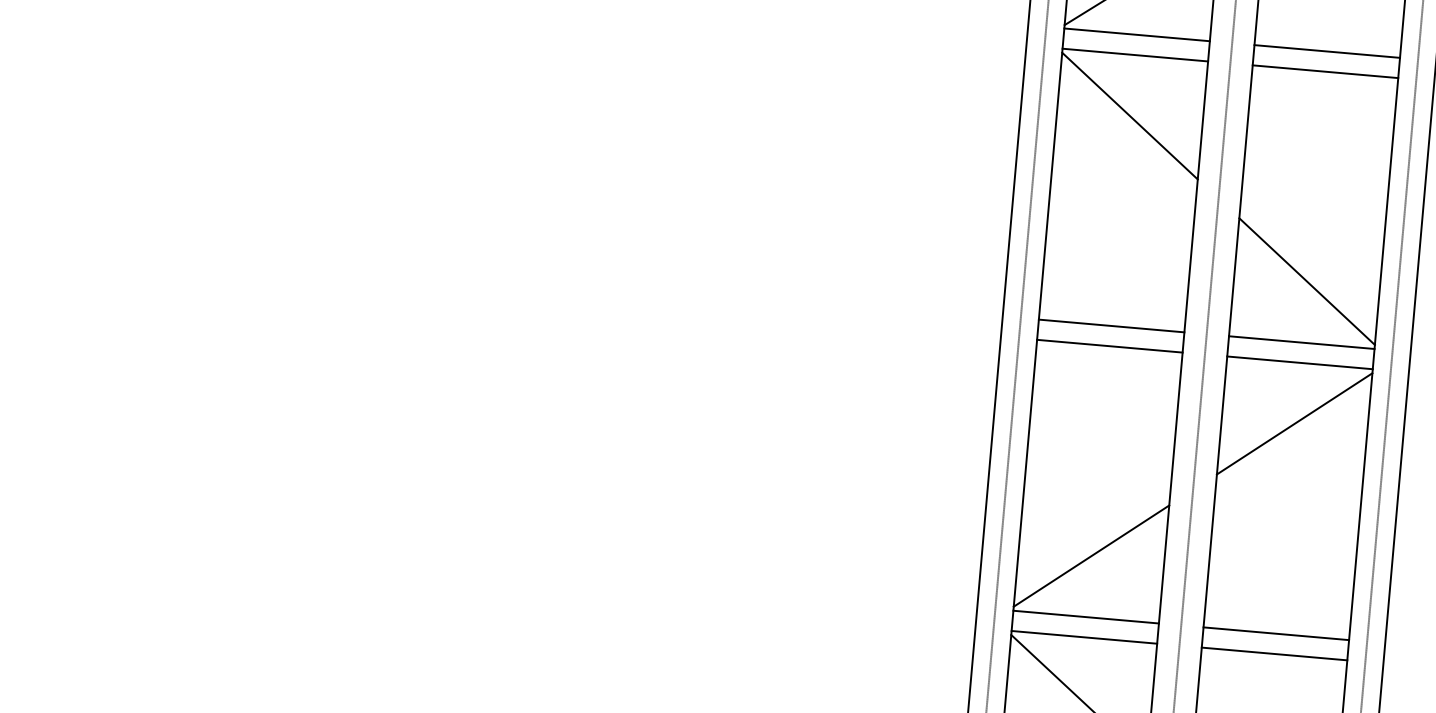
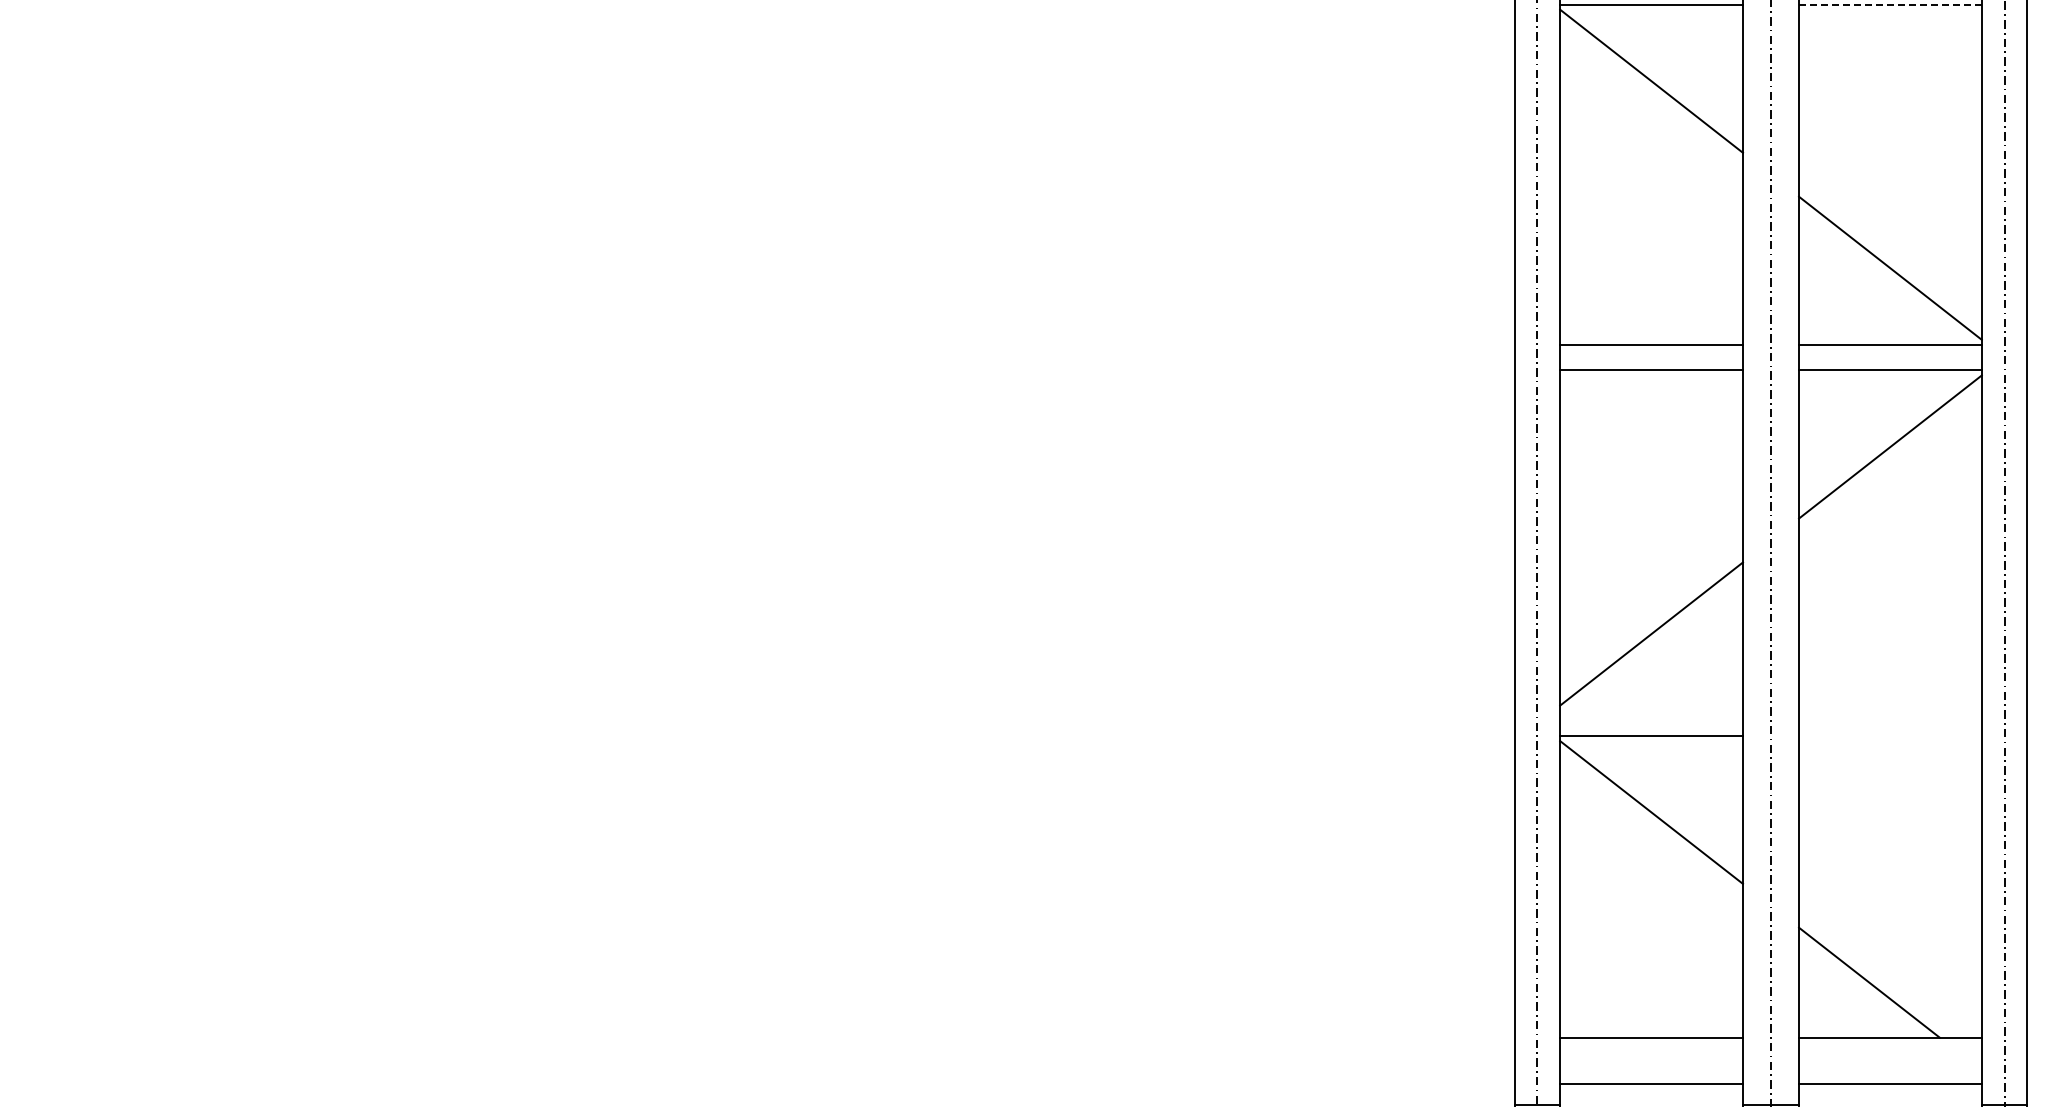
line: (1324, 71) -> (1889, 4), solid -> dashed
line: (1086, 616) -> (1651, 710), removed
line: (1276, 633) -> (1890, 710), removed
line: (1274, 654) -> (1890, 736), removed

